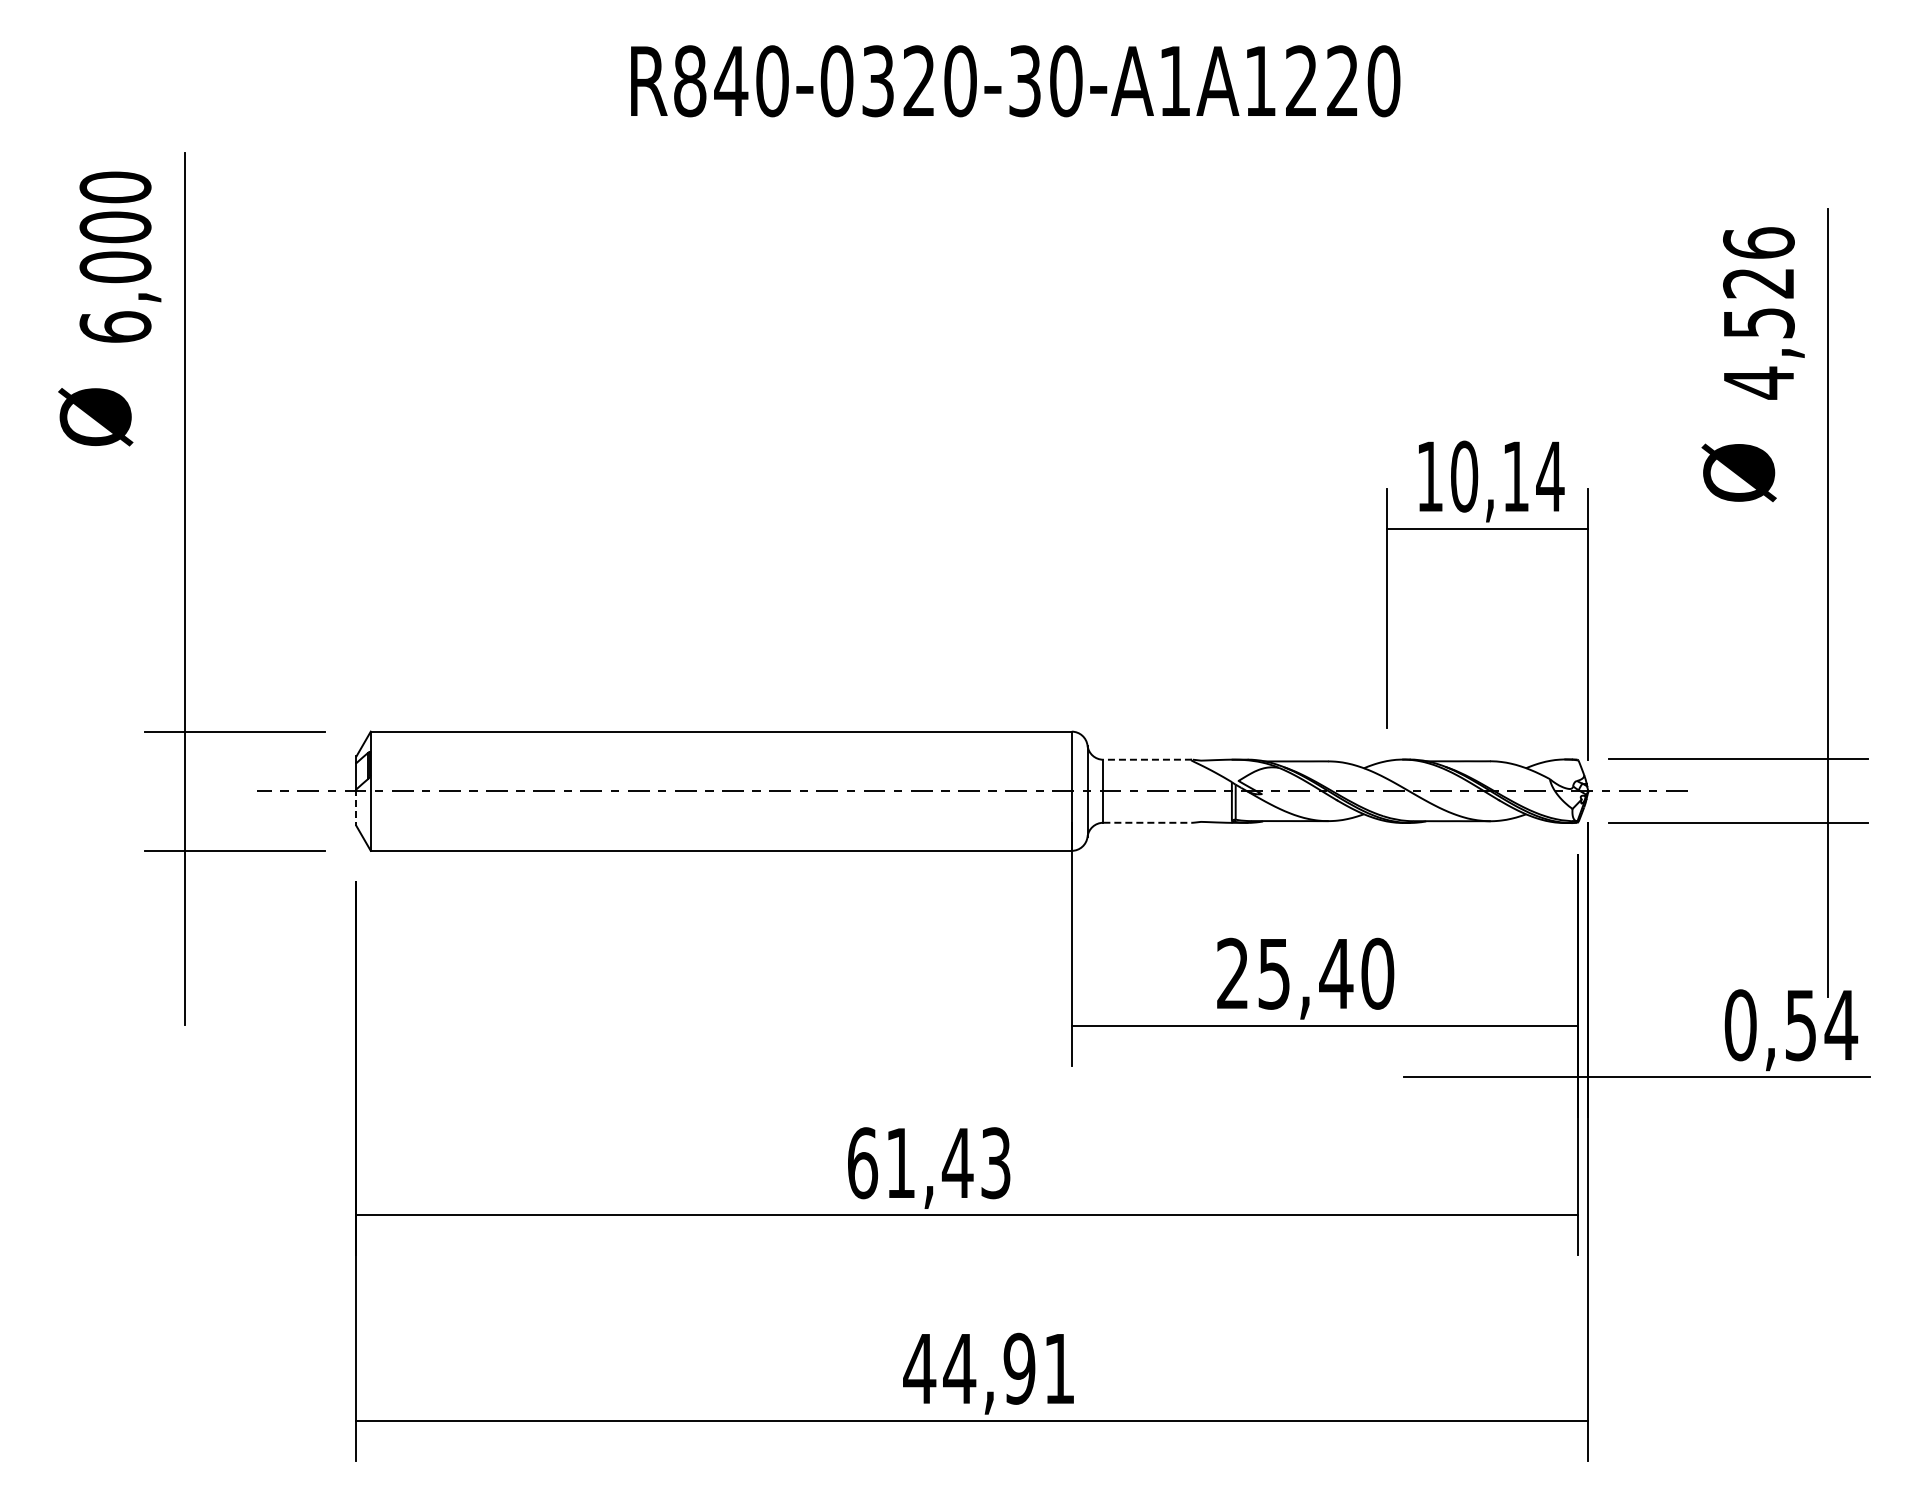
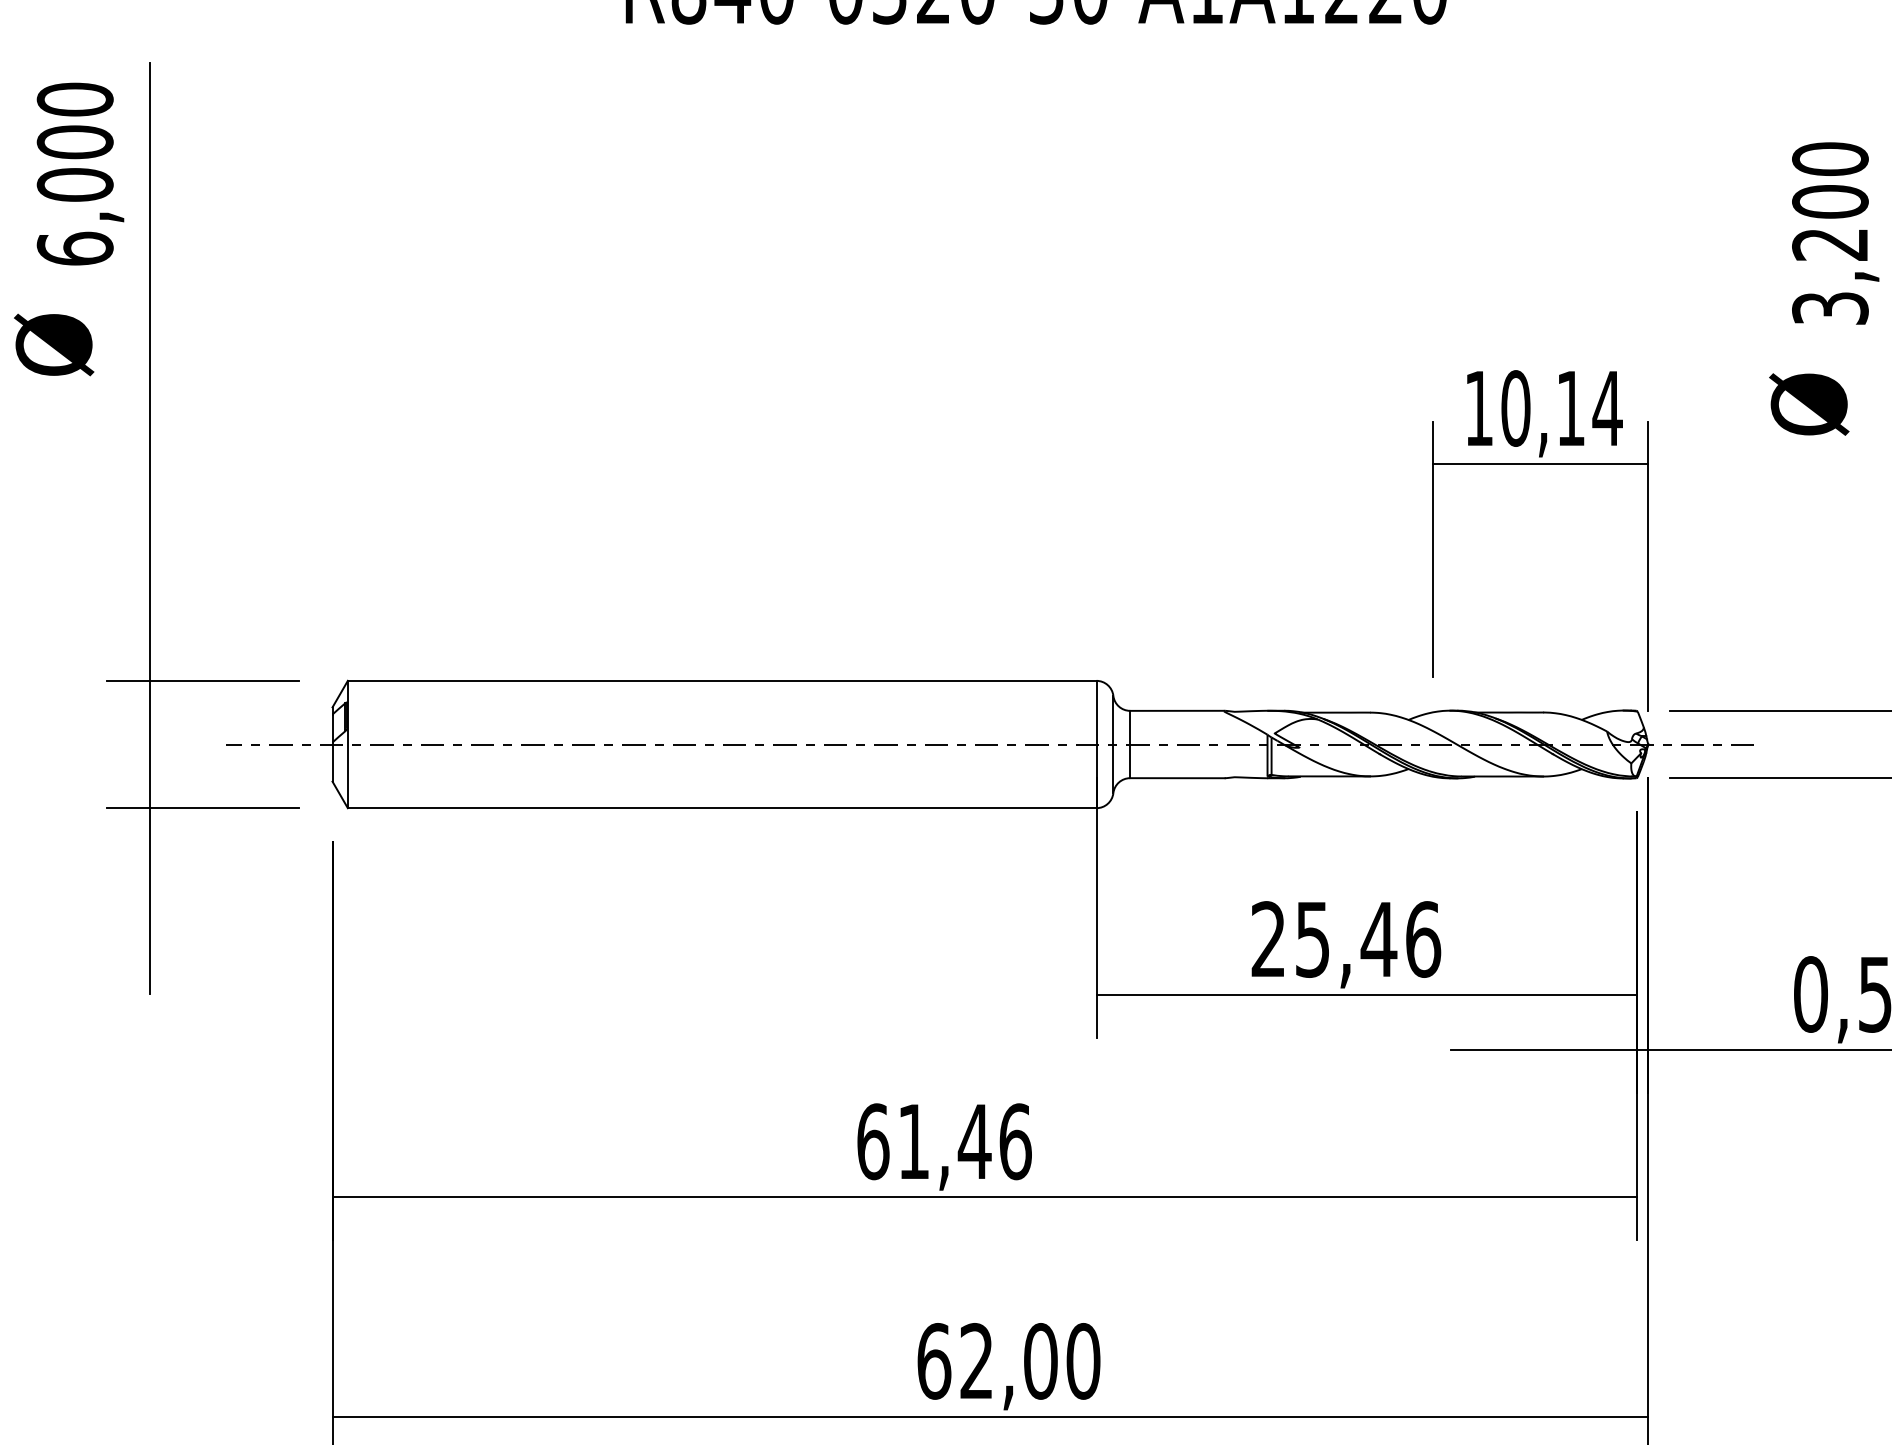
text: (1758, 313) -> (1829, 234), 4,526 -> 3,200
line: (1147, 759) -> (1177, 710), dashed -> solid
line: (356, 808) -> (332, 762), dashed -> solid
line: (1148, 822) -> (1178, 777), dashed -> solid
text: (1377, 973) -> (1423, 939), 25,40 -> 25,46
text: (996, 1163) -> (1016, 1142), 61,43 -> 61,46
text: (989, 1368) -> (1008, 1361), 44,91 -> 62,00

